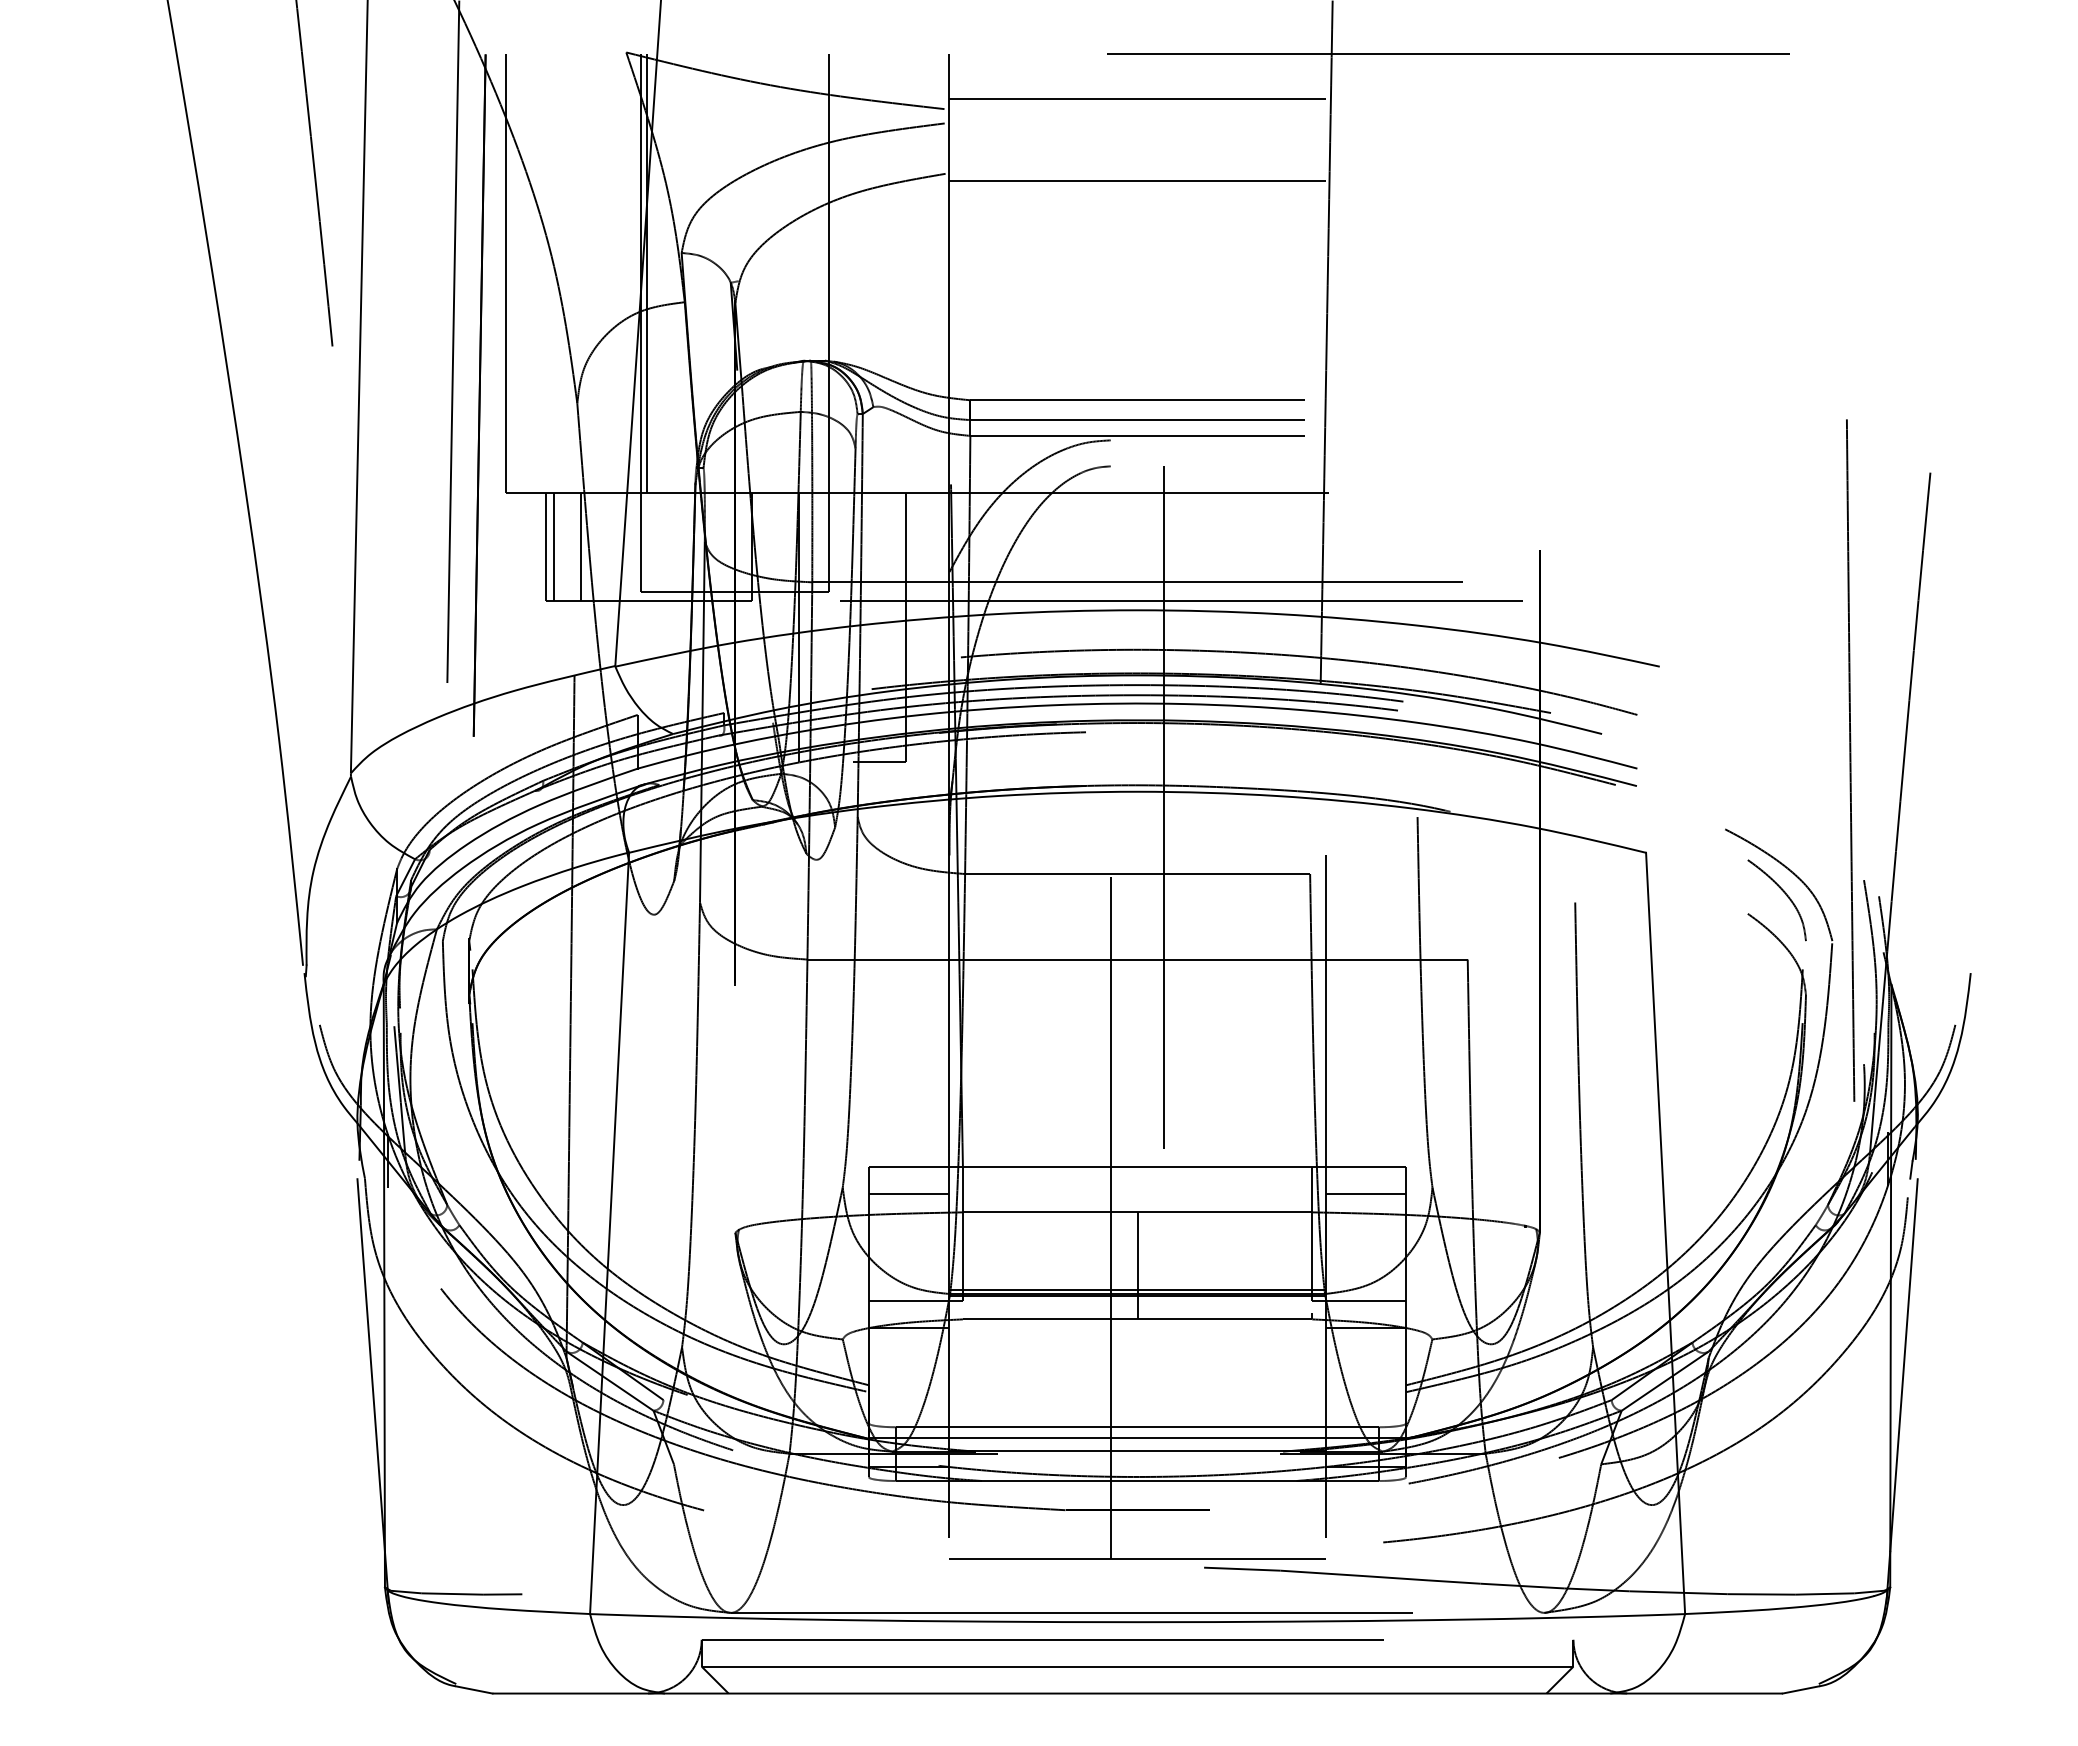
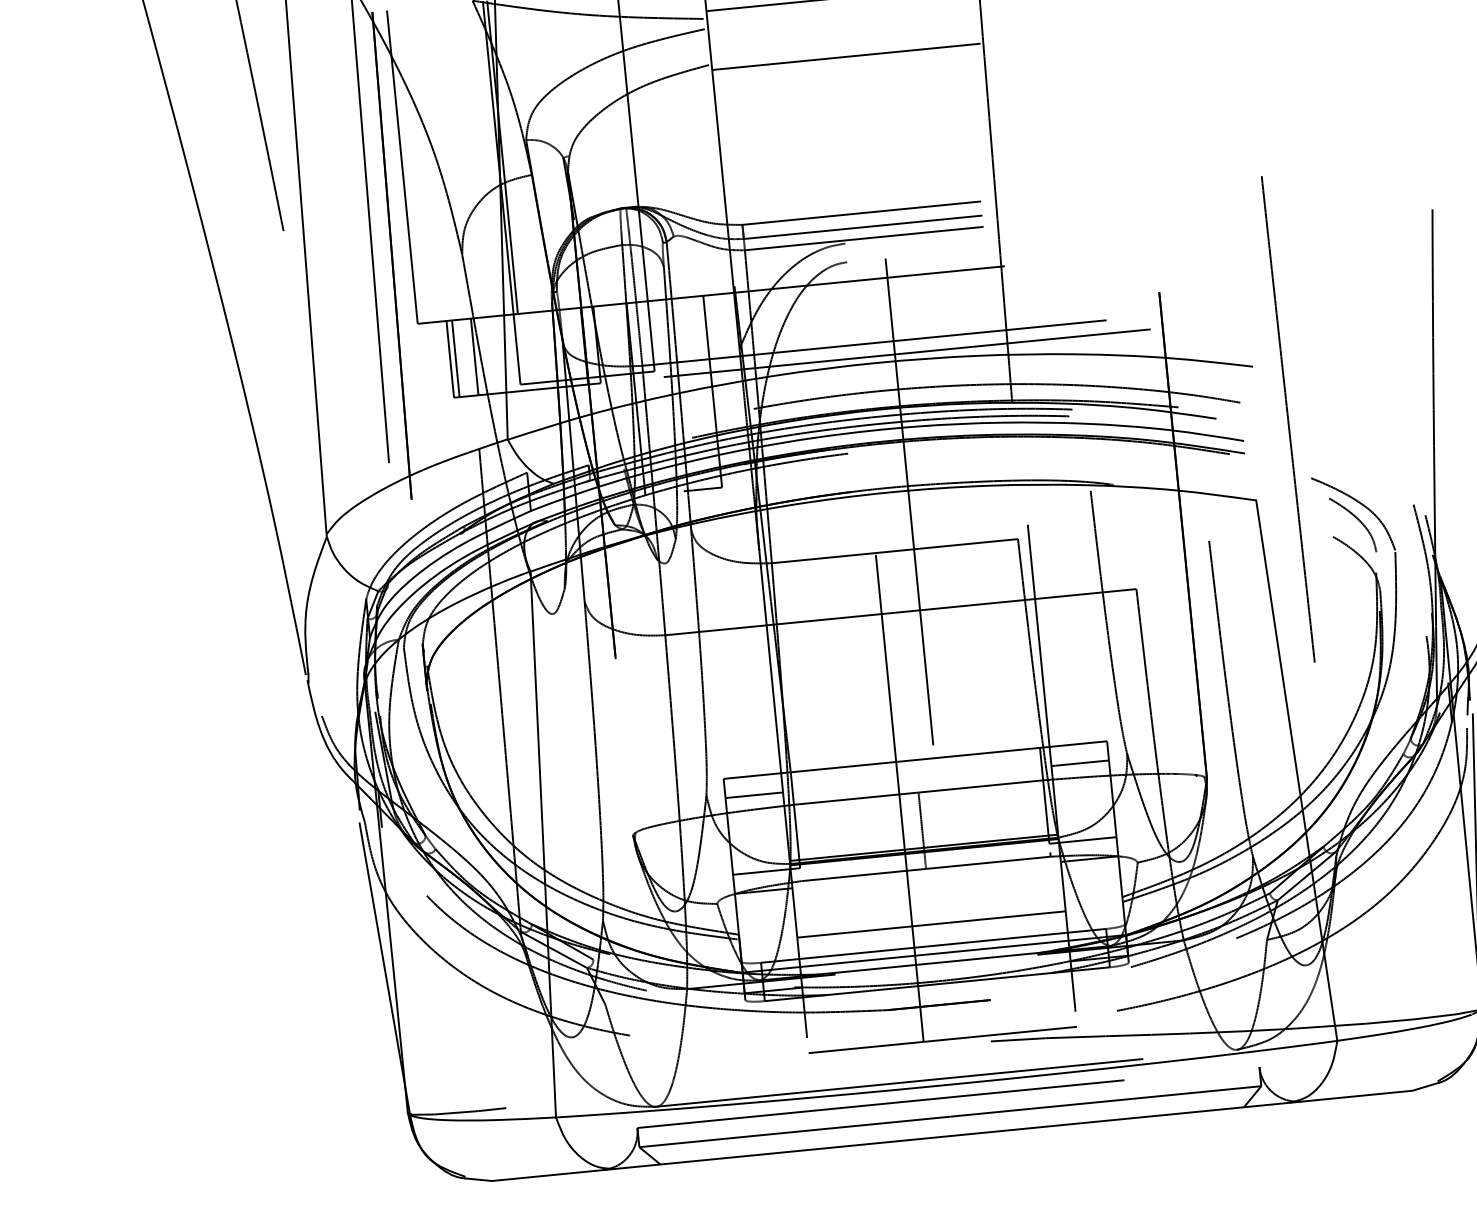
line: (1850, 760) -> (1288, 419), moved
line: (1137, 1397) -> (931, 924), added

